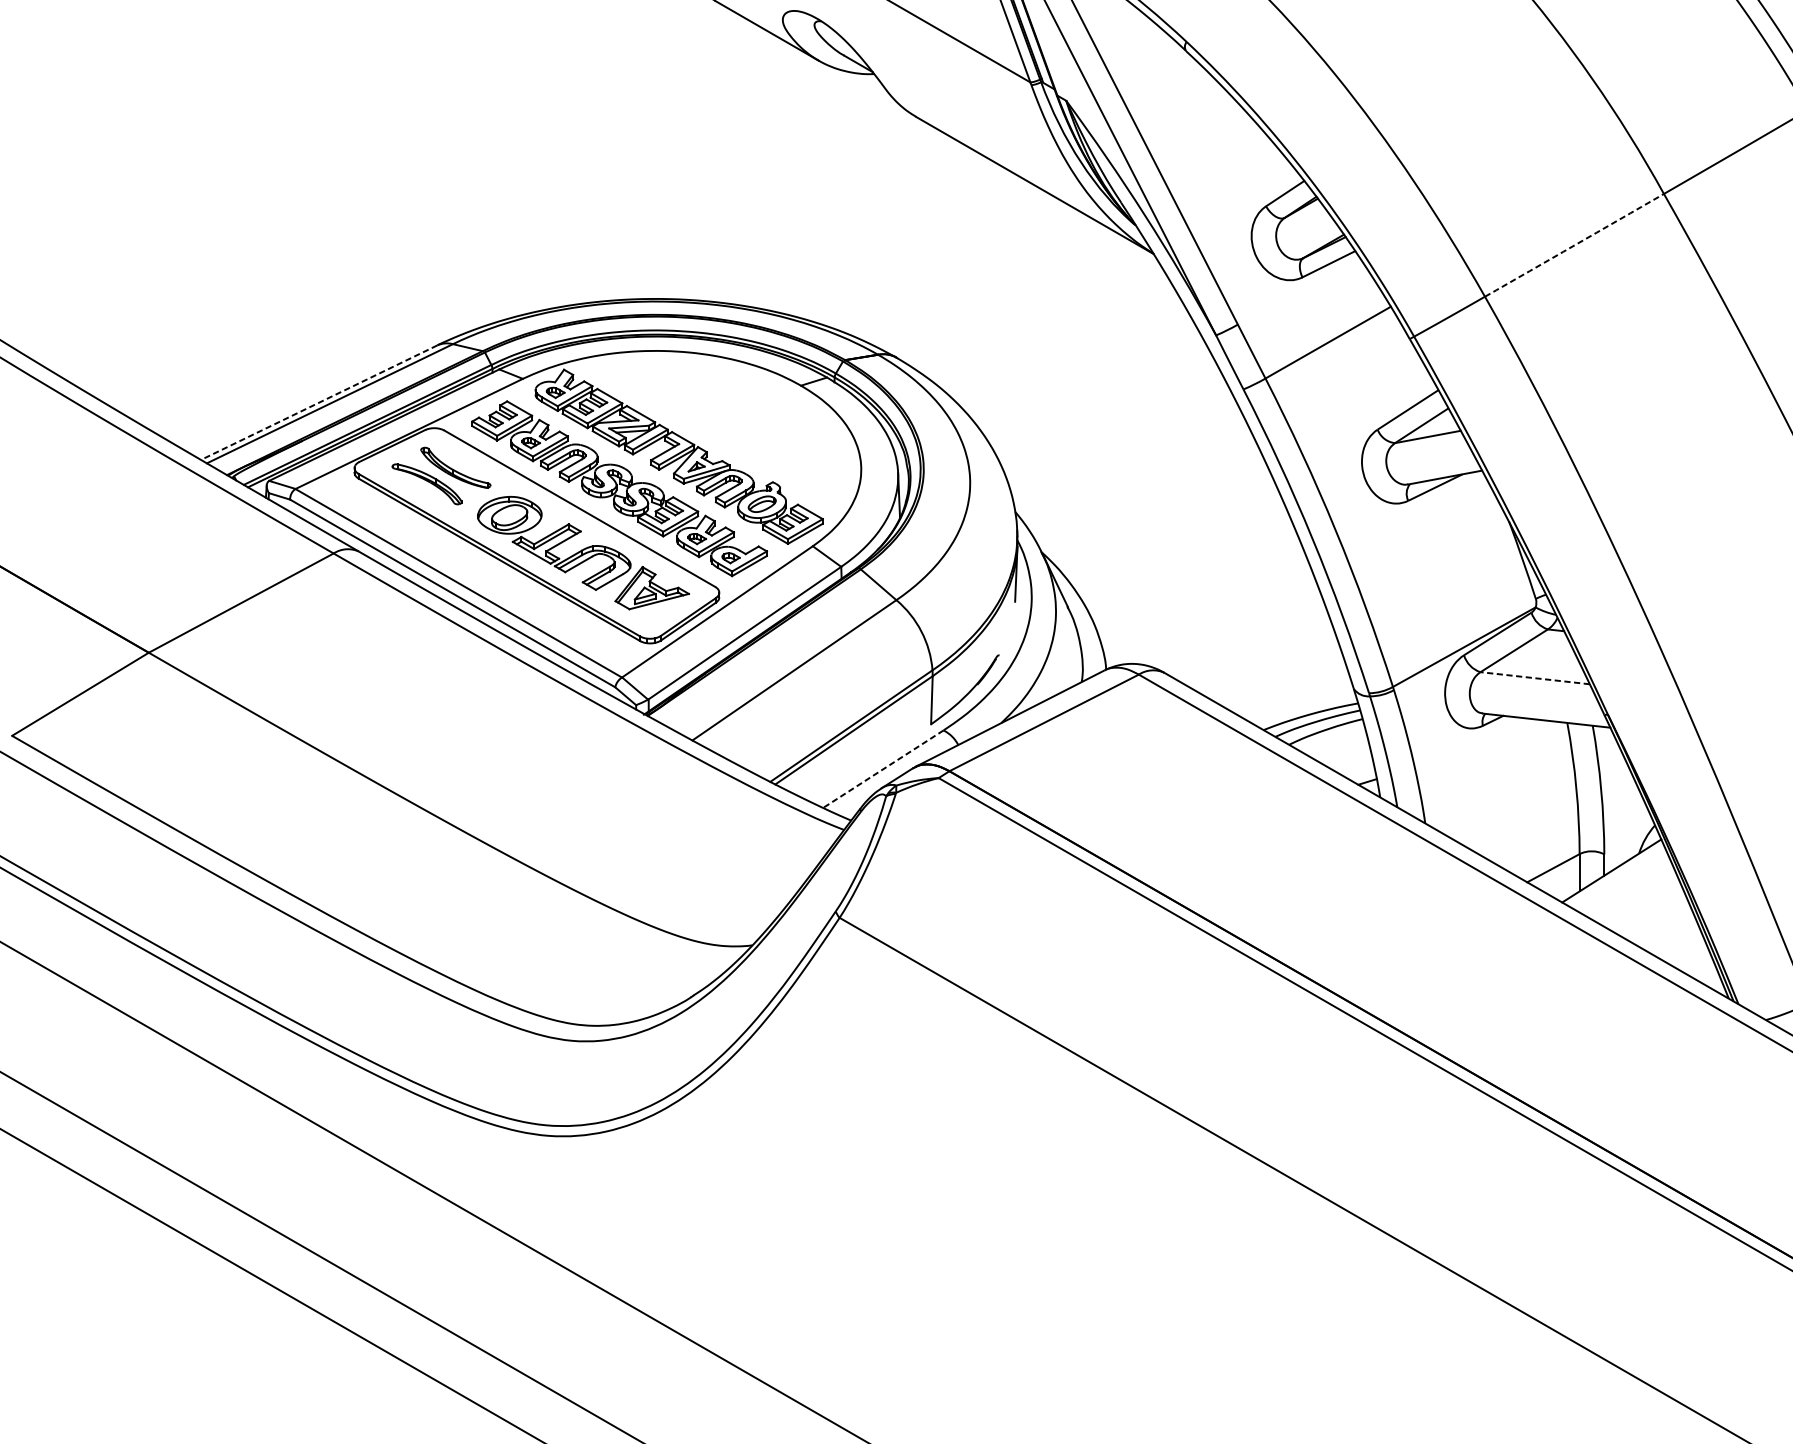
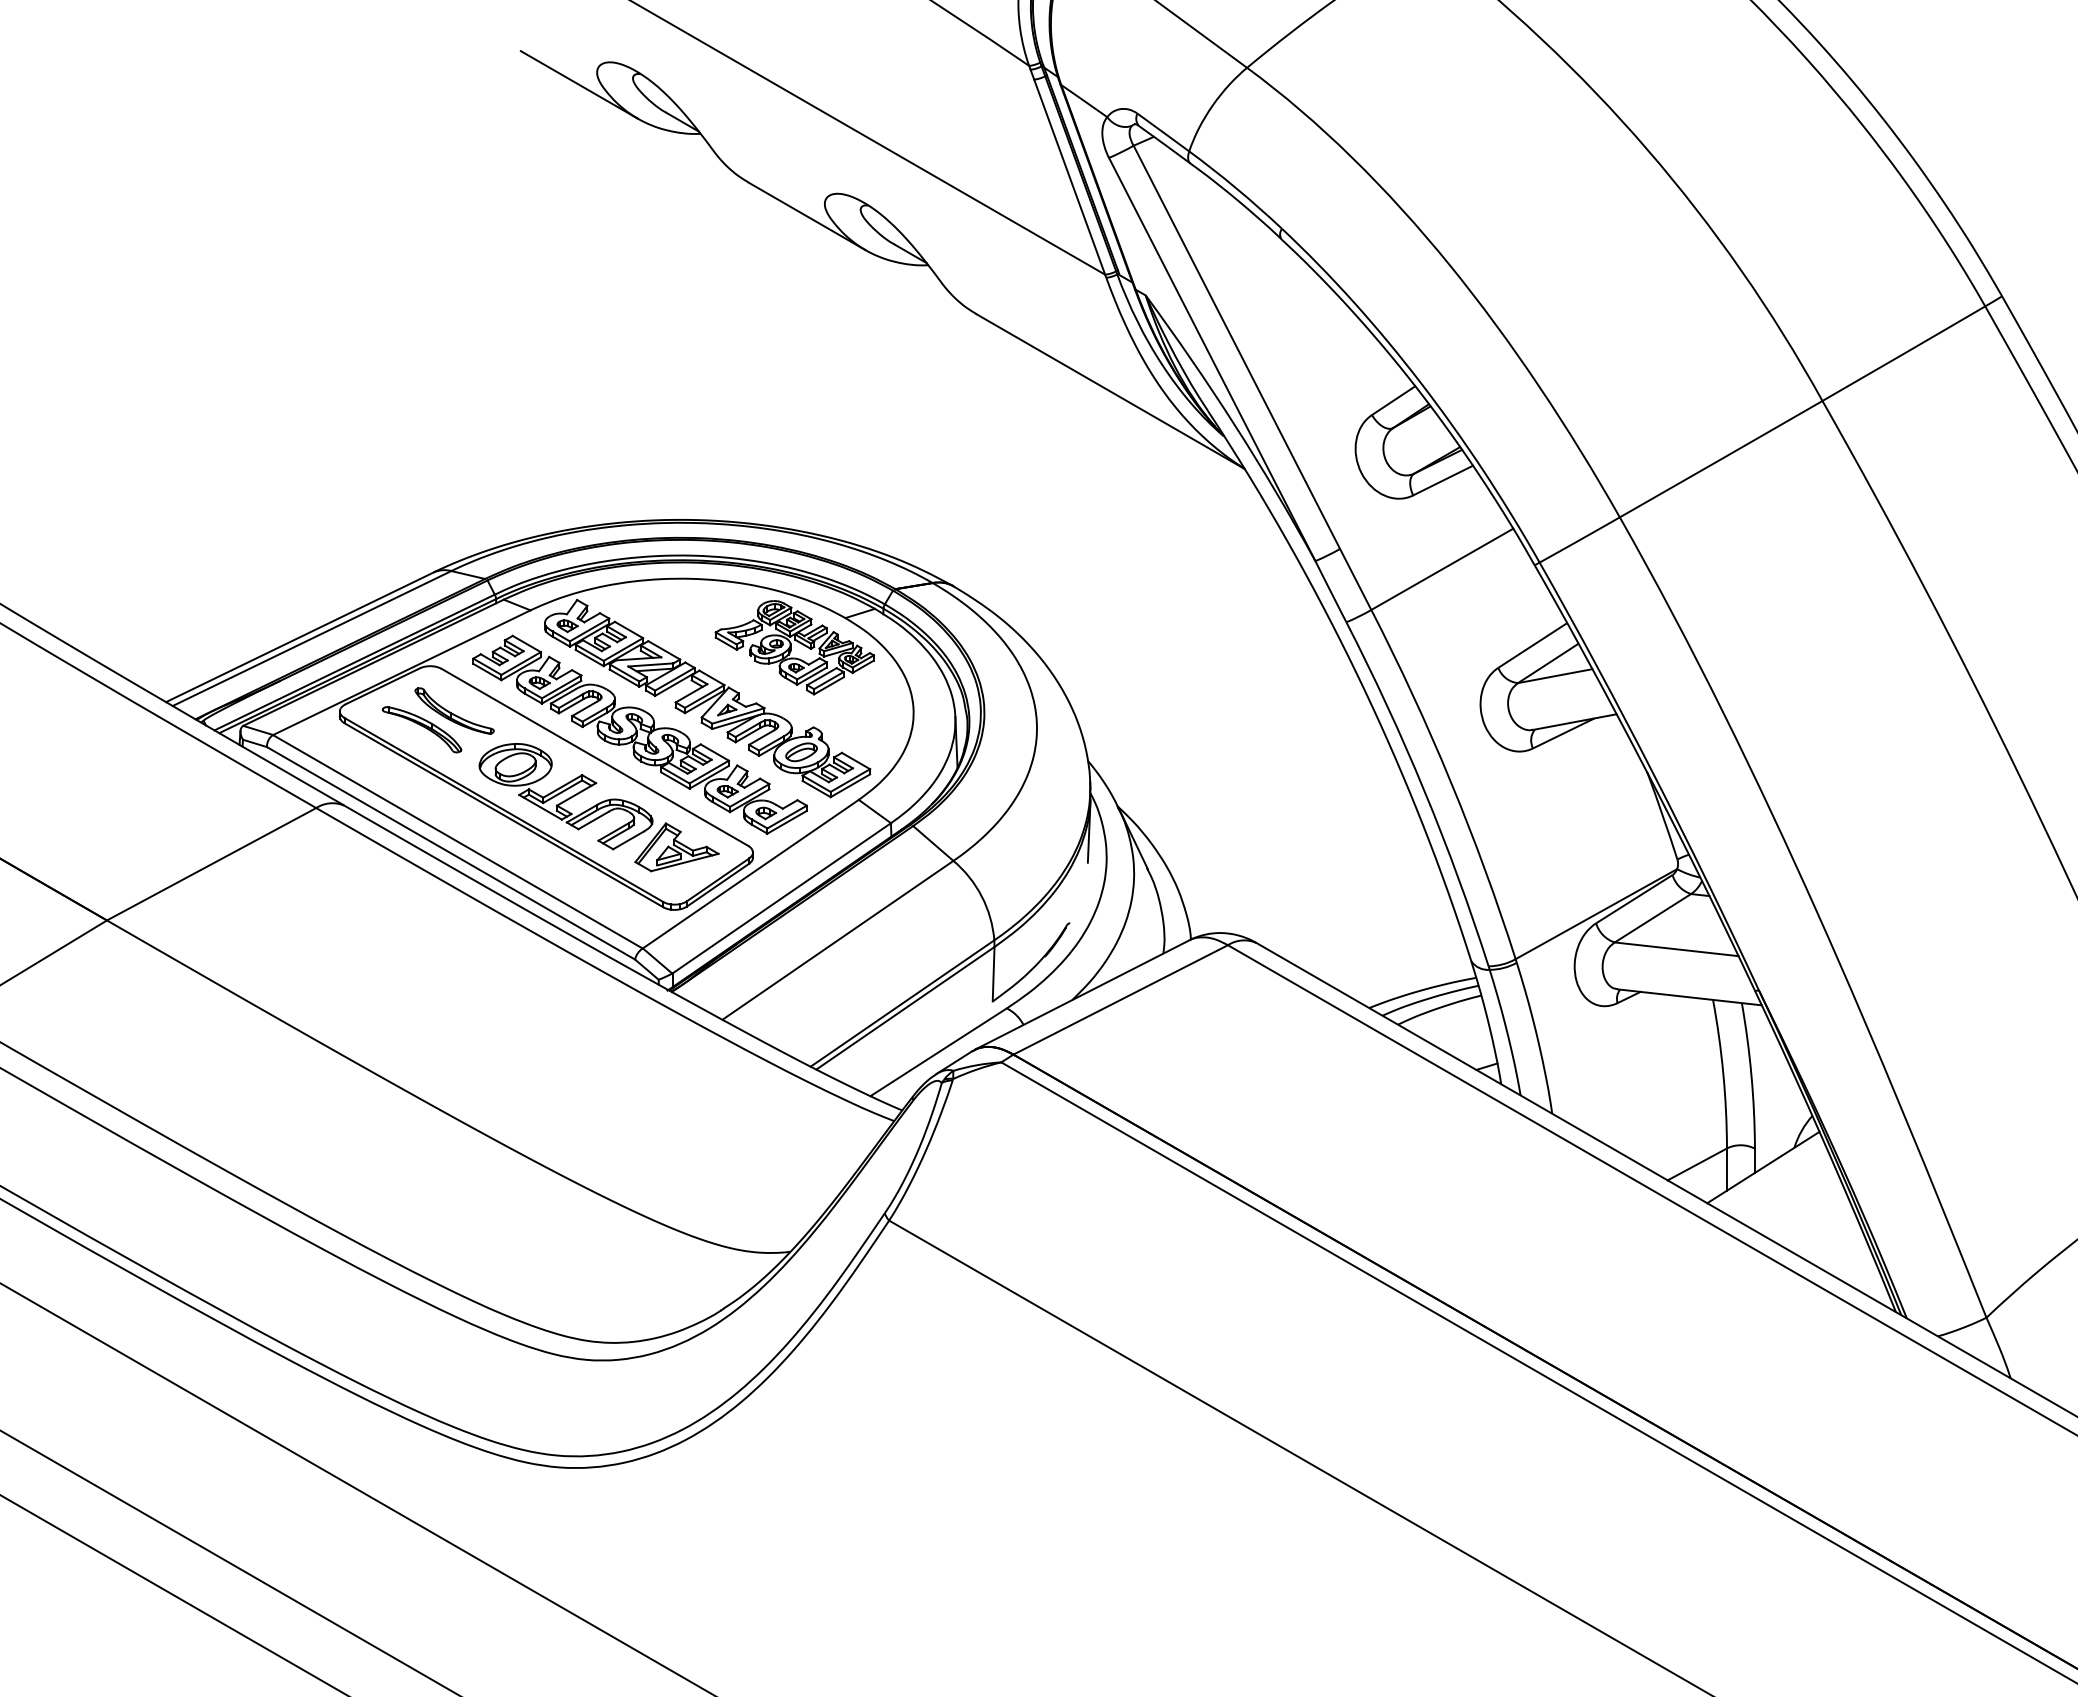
arc: (1574, 245) -> (1721, 459), dashed -> solid
line: (318, 402) -> (299, 637), dashed -> solid
part: (756, 411) -> (794, 647), added
line: (1535, 678) -> (1676, 949), dashed -> solid
line: (883, 769) -> (938, 1052), dashed -> solid

